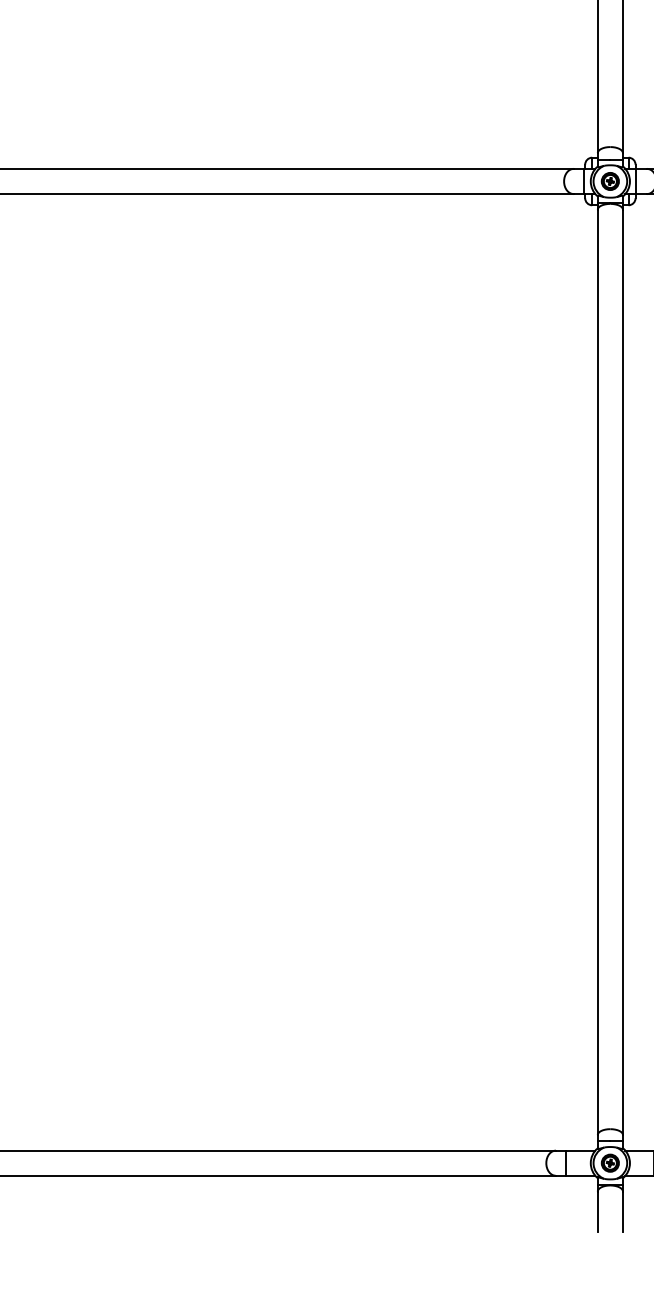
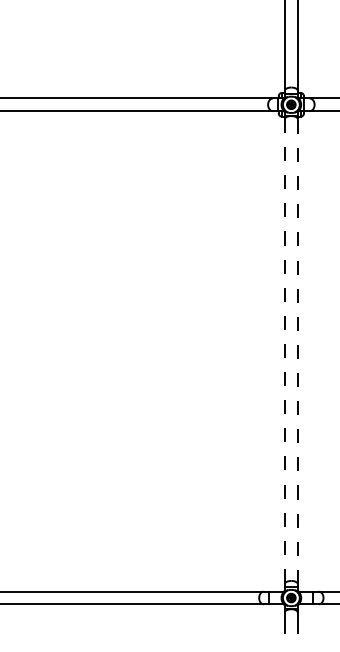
line: (622, 670) -> (297, 350), solid -> dashed
line: (598, 672) -> (285, 351), solid -> dashed

